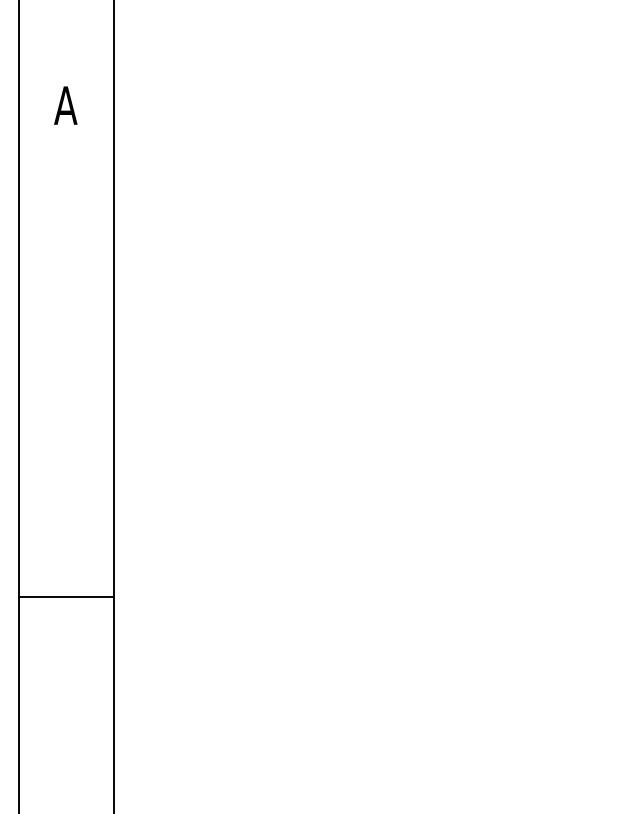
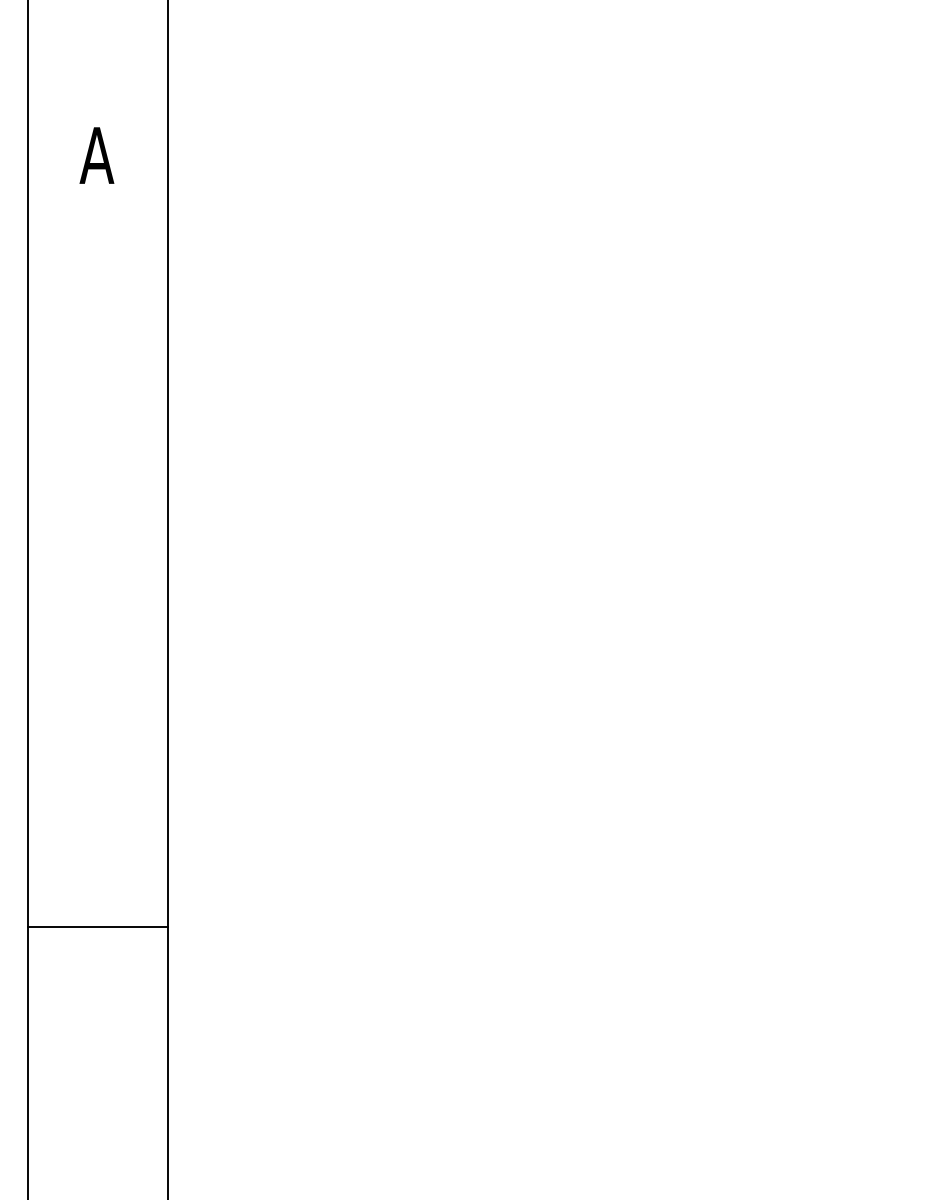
line: (66, 596) -> (97, 926), moved

